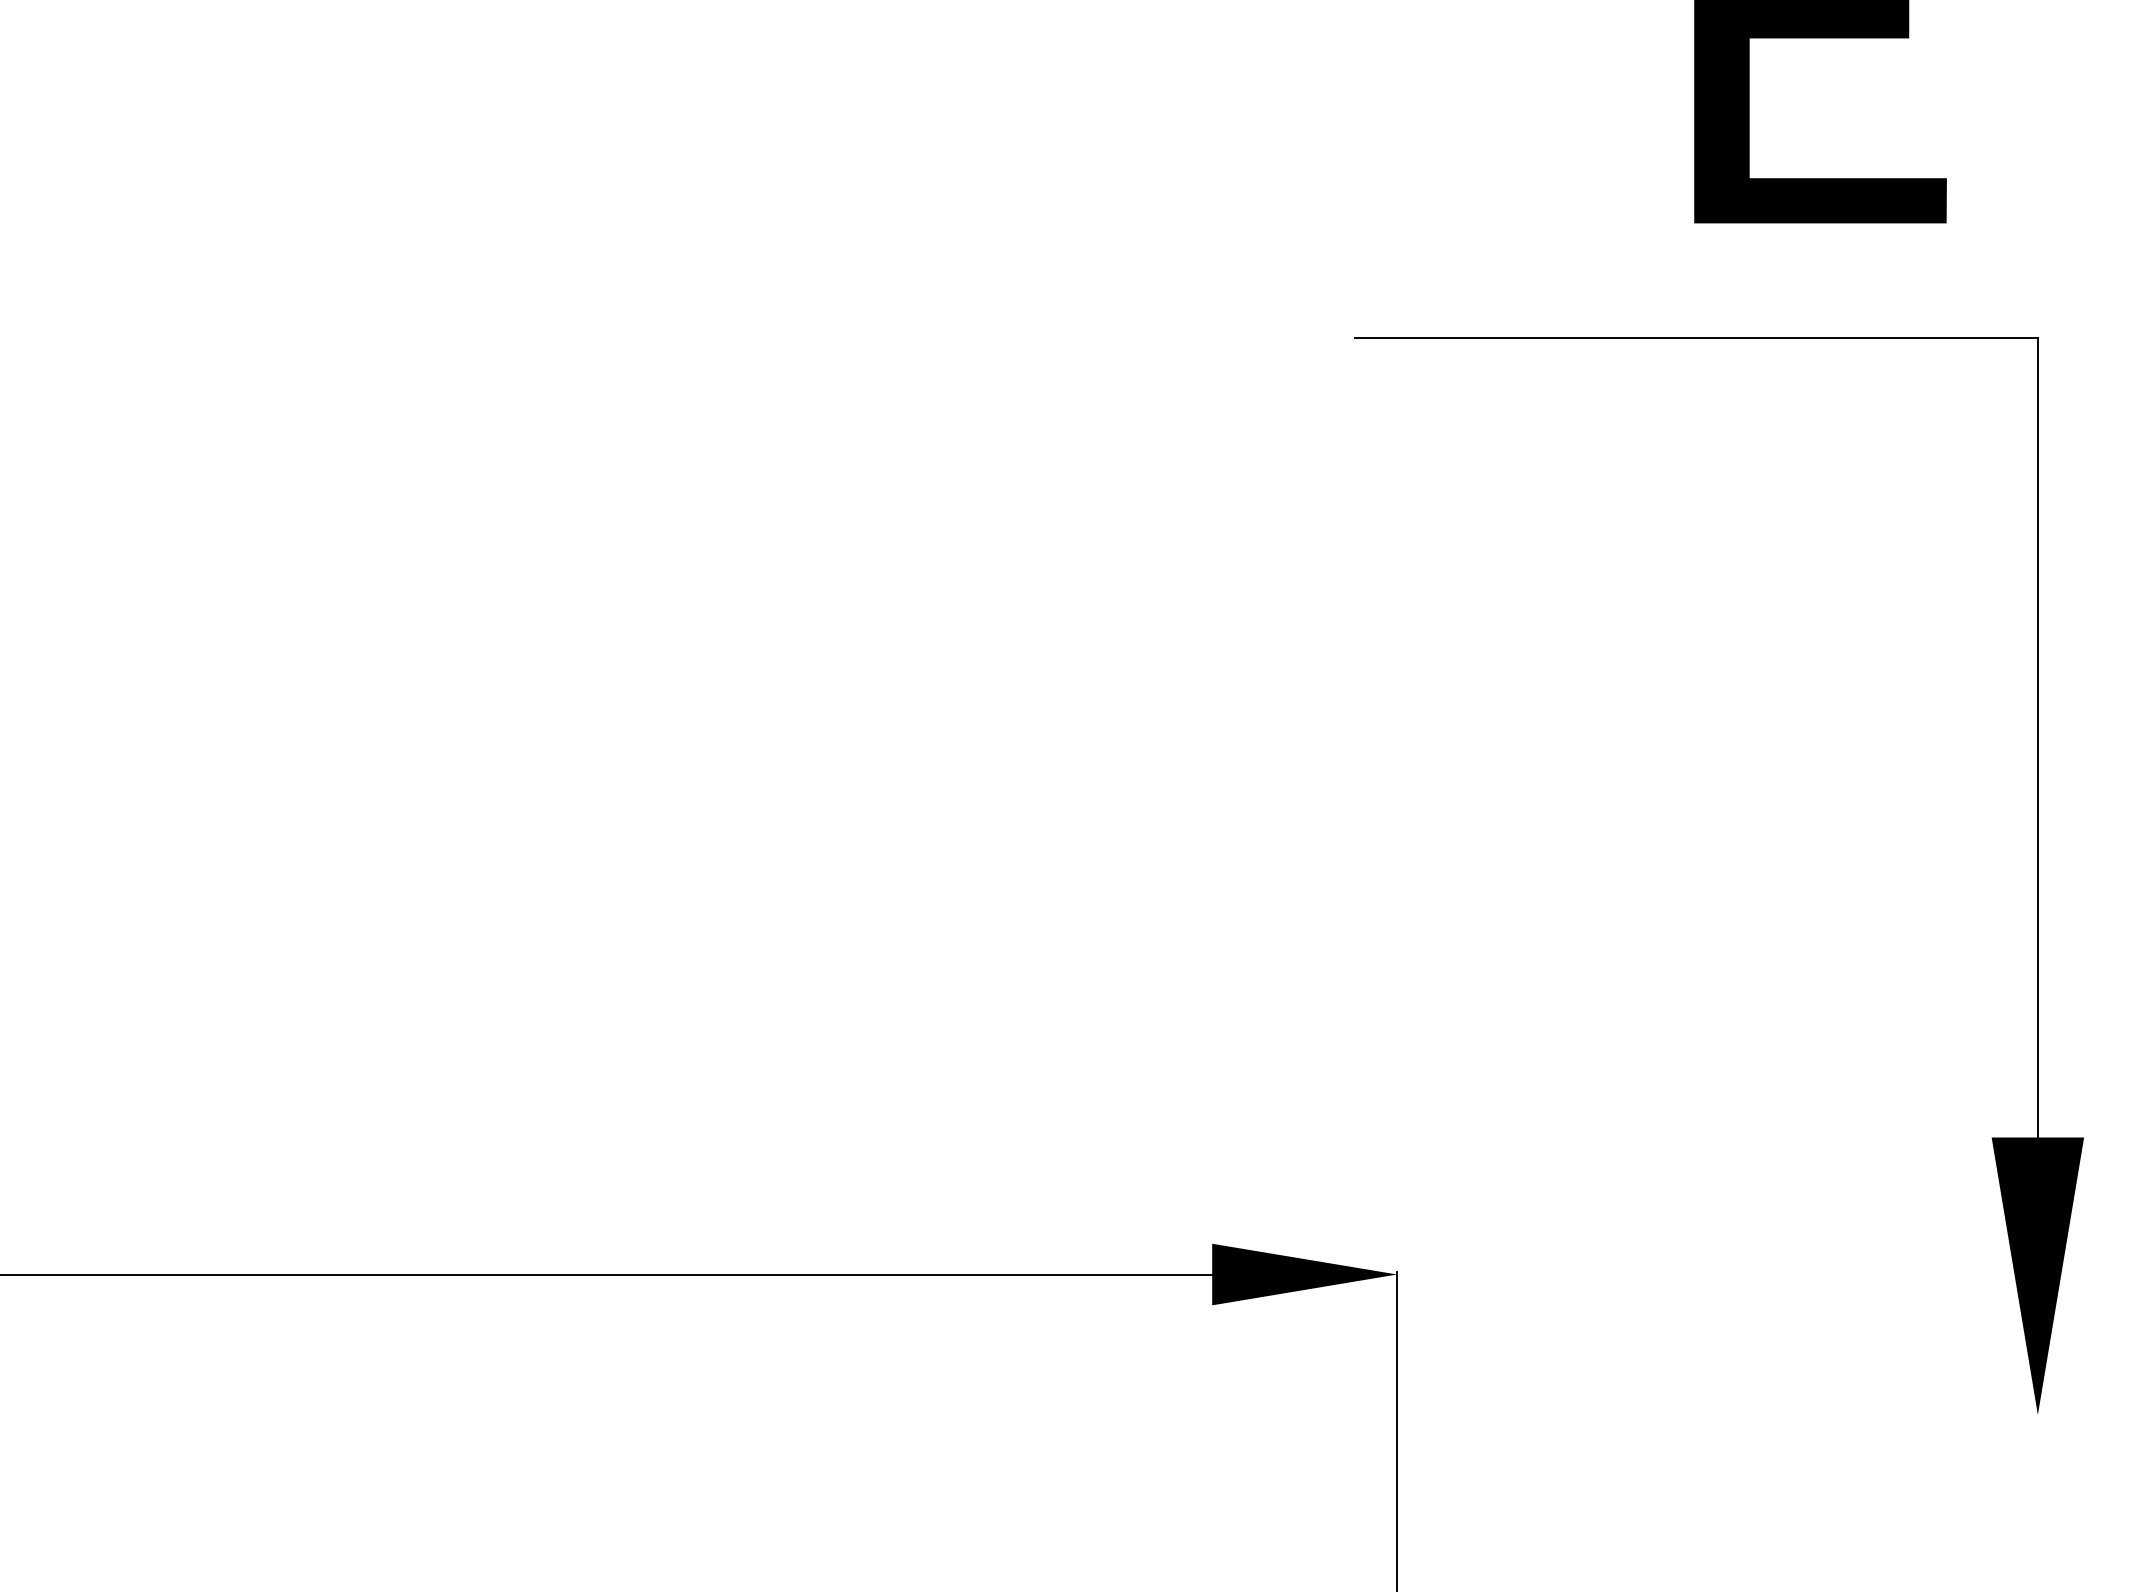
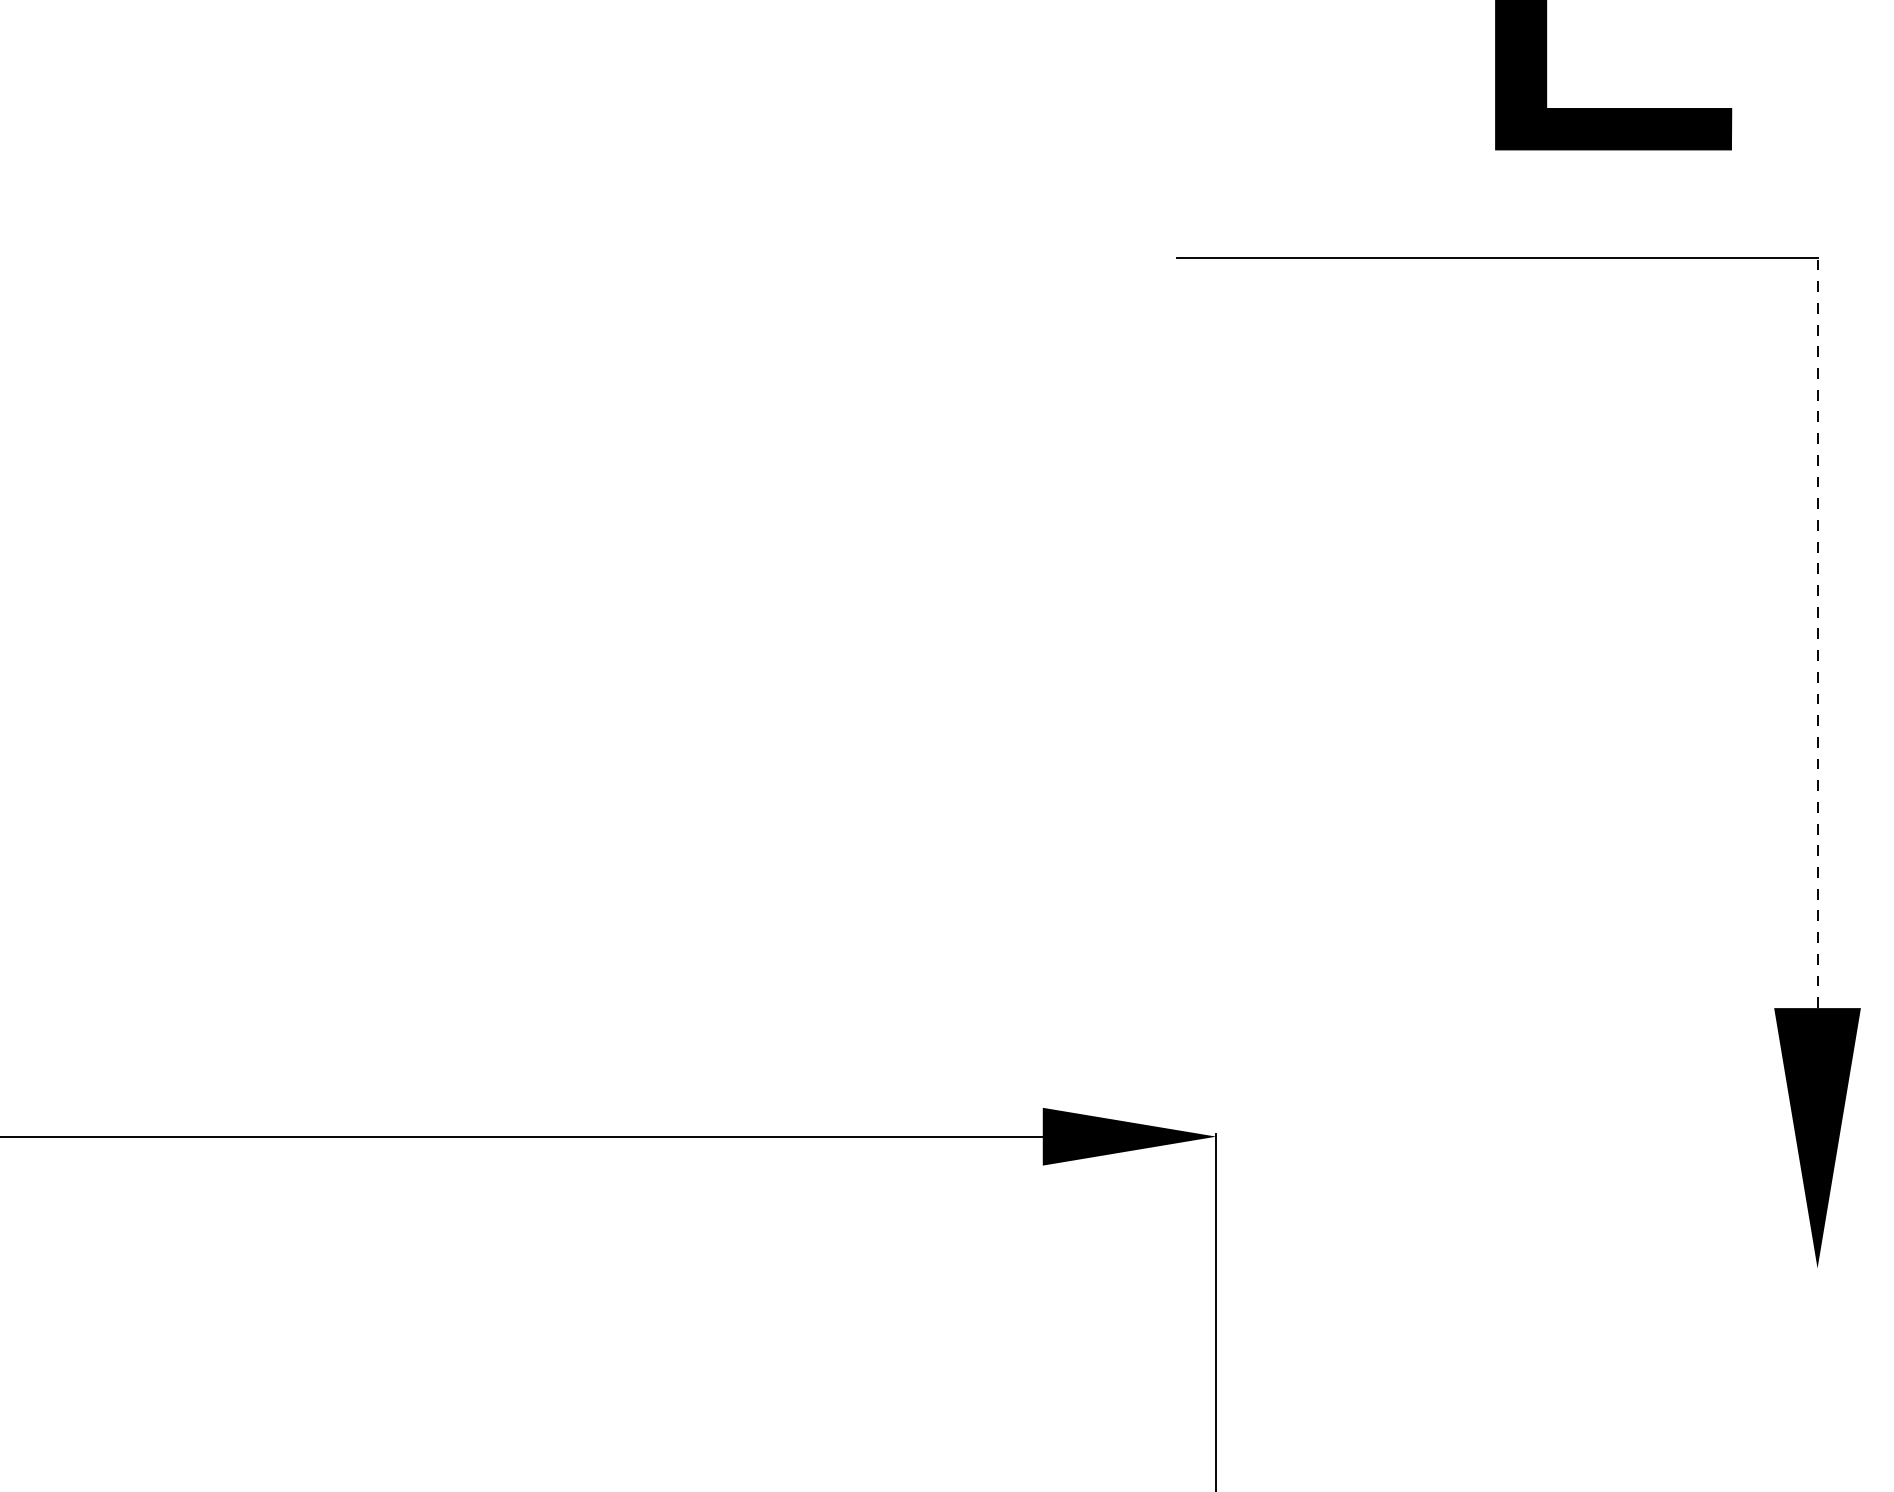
line: (2037, 737) -> (1817, 632), solid -> dashed

